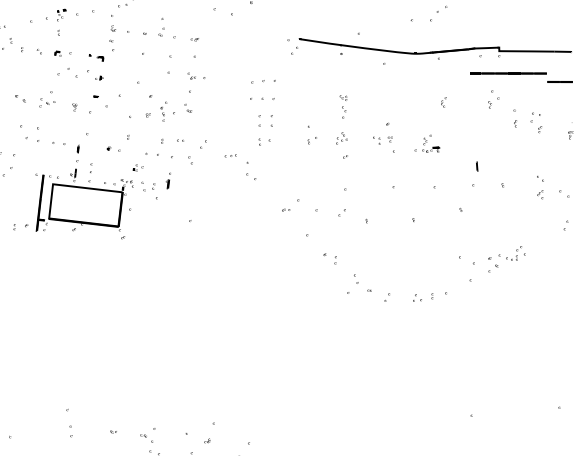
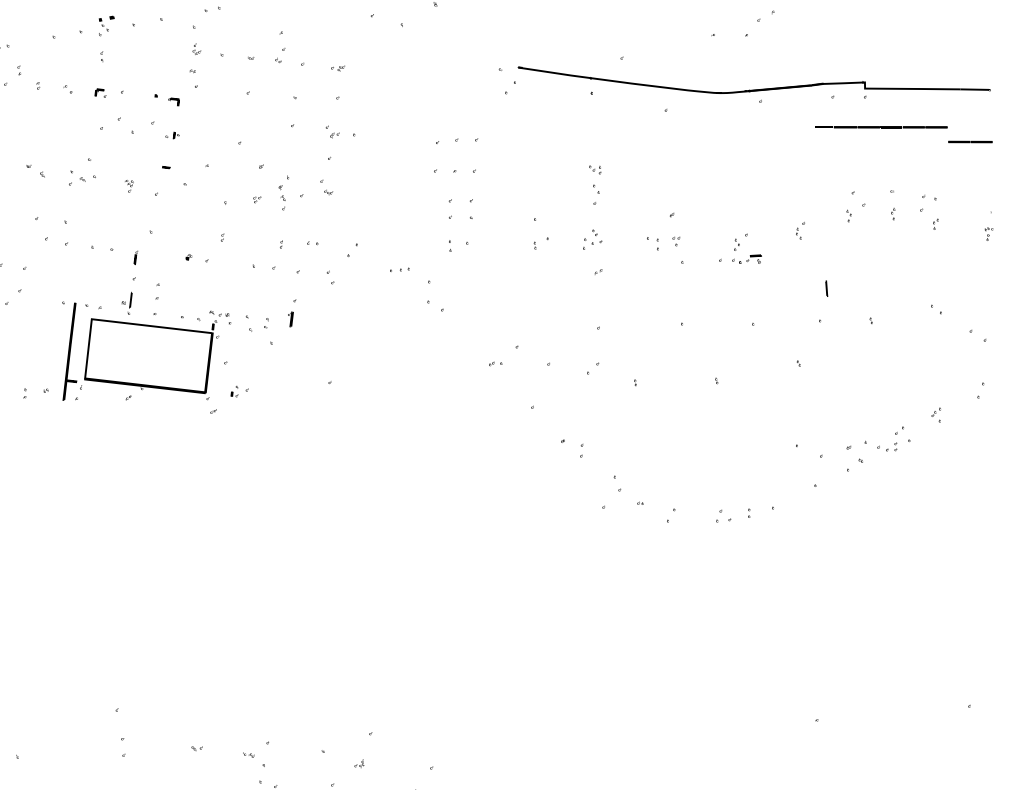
part: (493, 99) -> (855, 206), moved
part: (443, 102) -> (799, 231), moved
part: (137, 167) -> (238, 390), moved
part: (540, 194) -> (936, 414), moved

